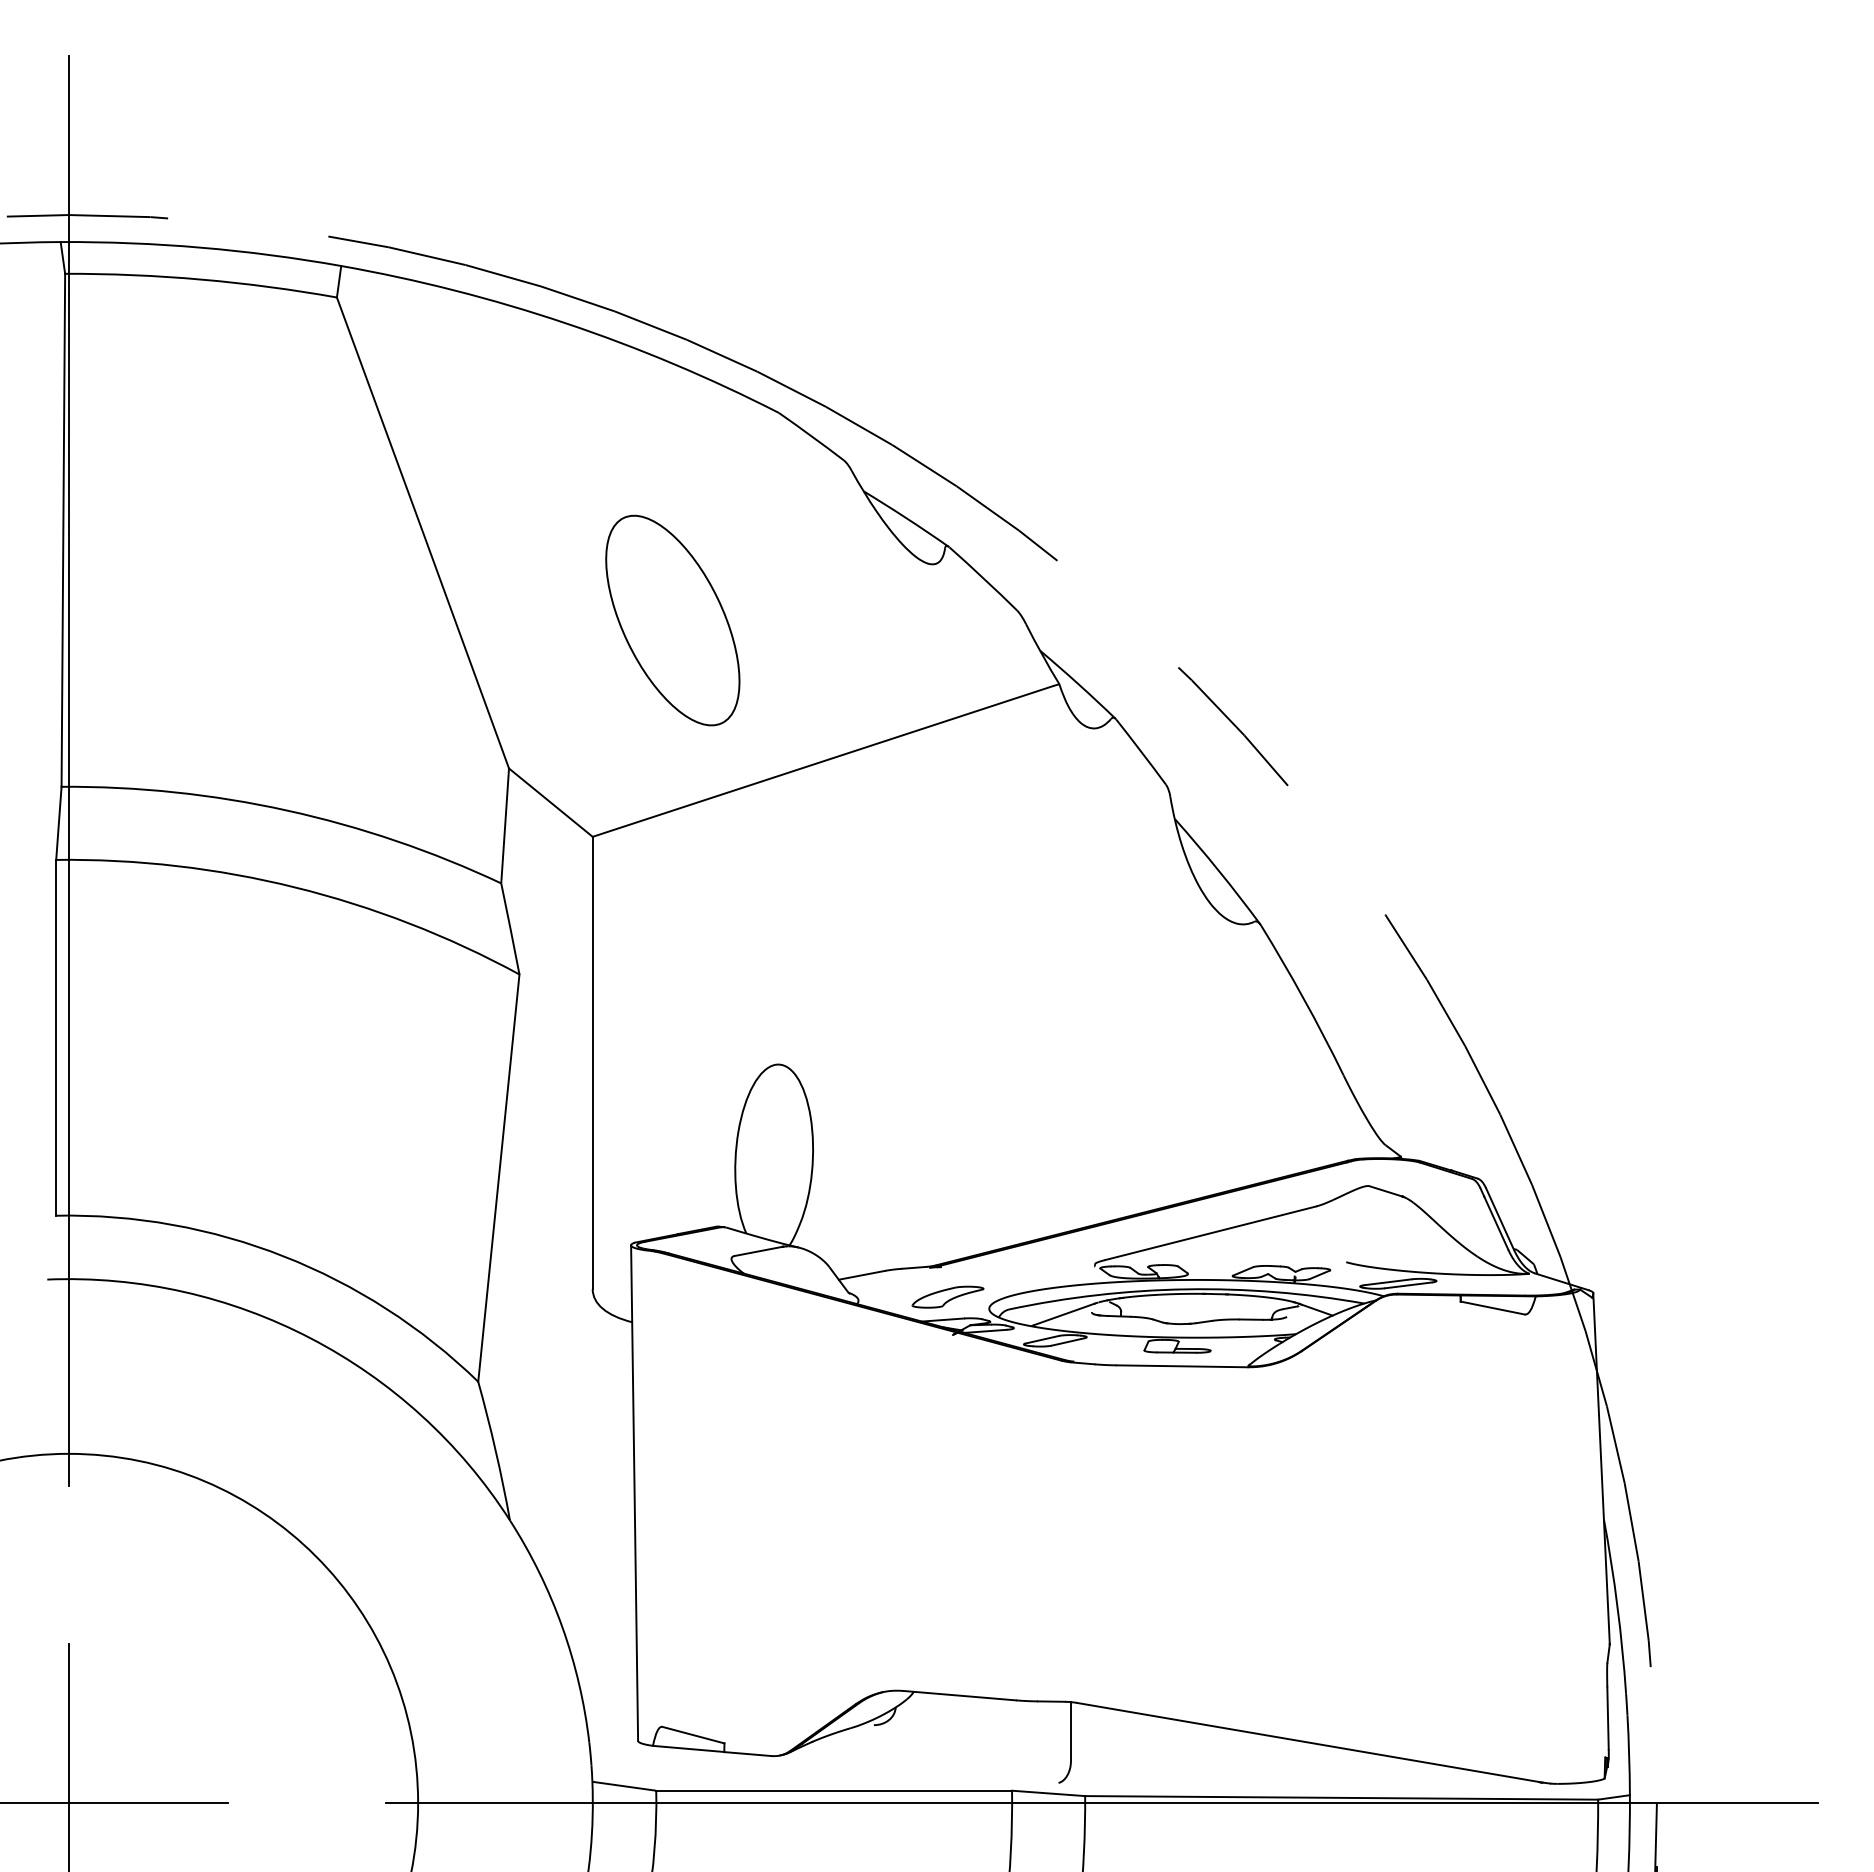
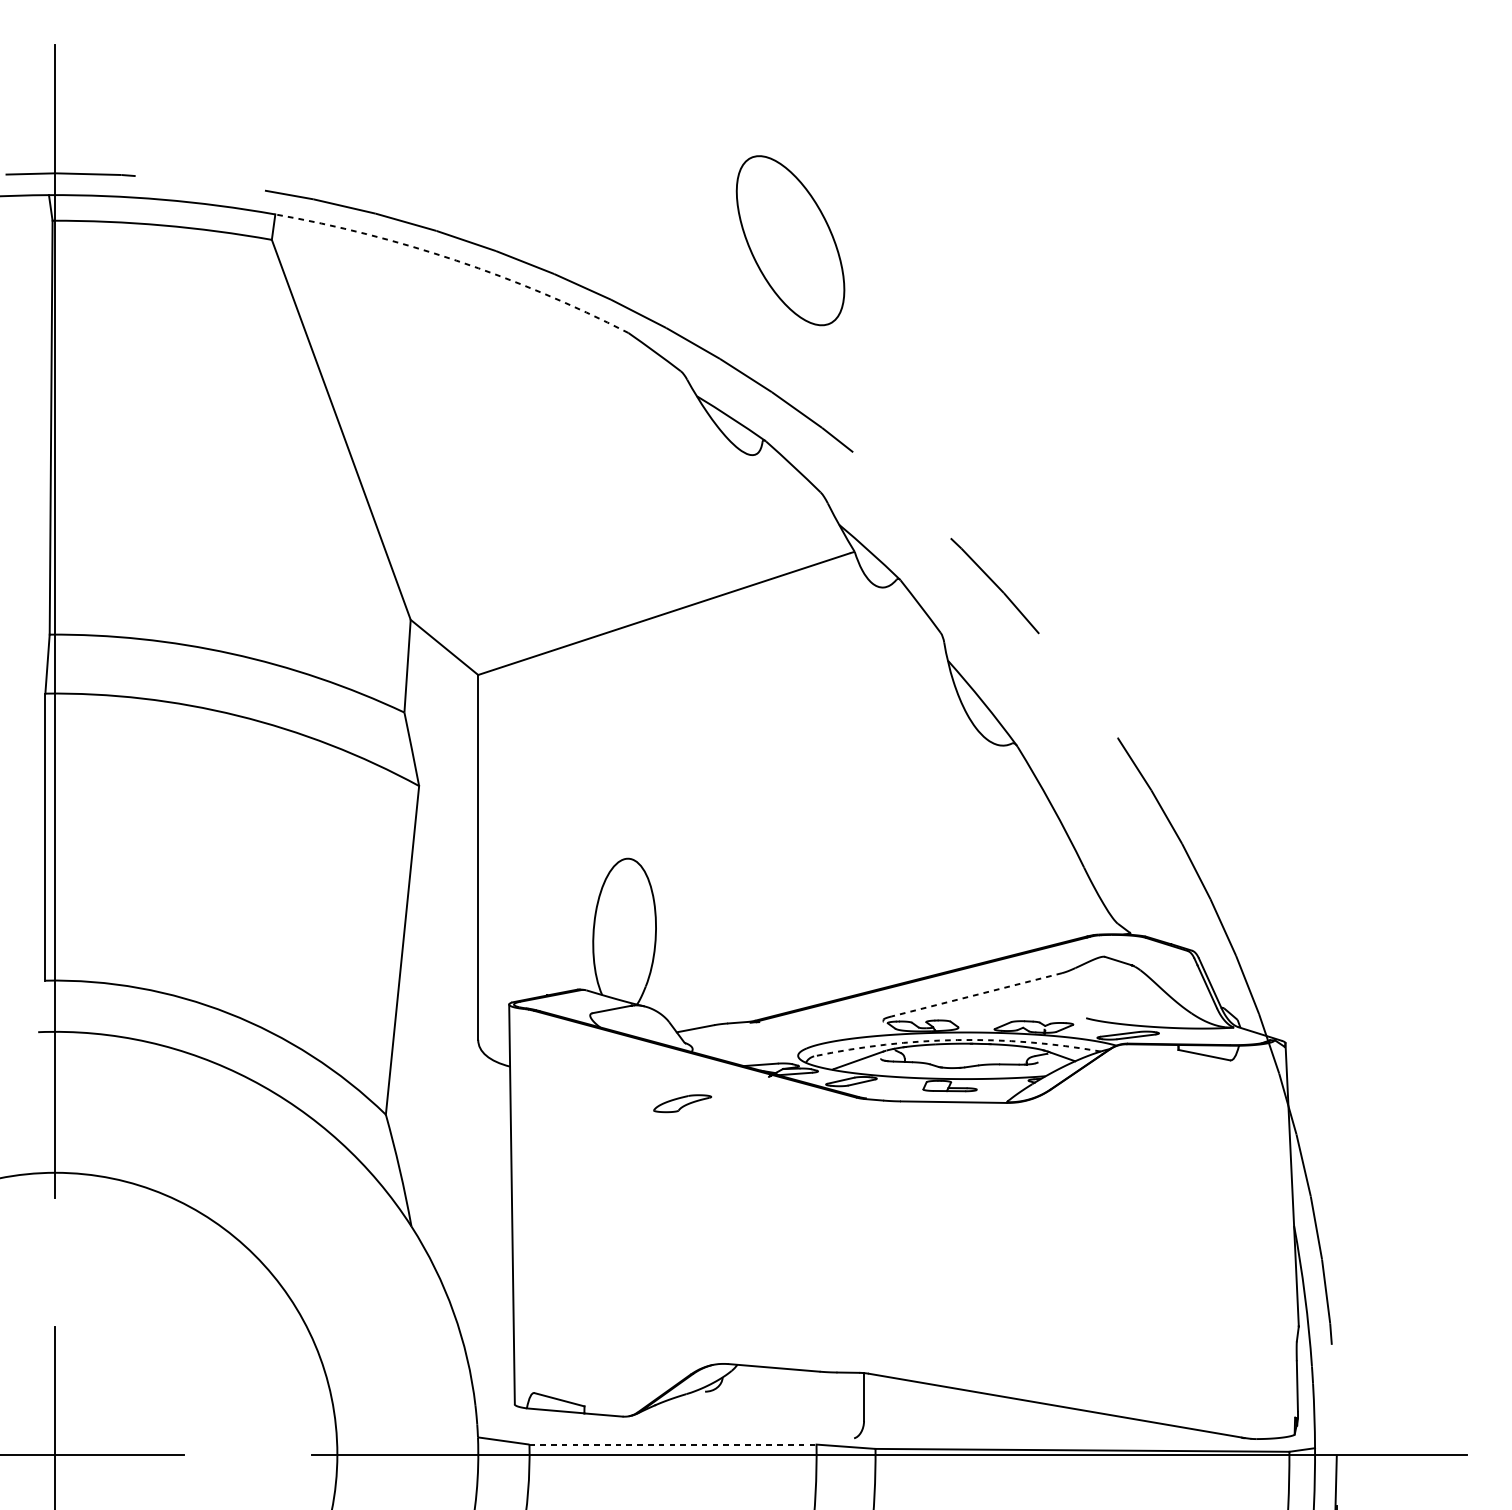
arc: (565, 323) -> (456, 260), solid -> dashed
part: (672, 620) -> (790, 240), moved
line: (1210, 1233) -> (976, 995), solid -> dashed
arc: (1186, 1289) -> (957, 1040), solid -> dashed
part: (947, 1296) -> (682, 1103), moved
line: (834, 1790) -> (673, 1444), solid -> dashed

